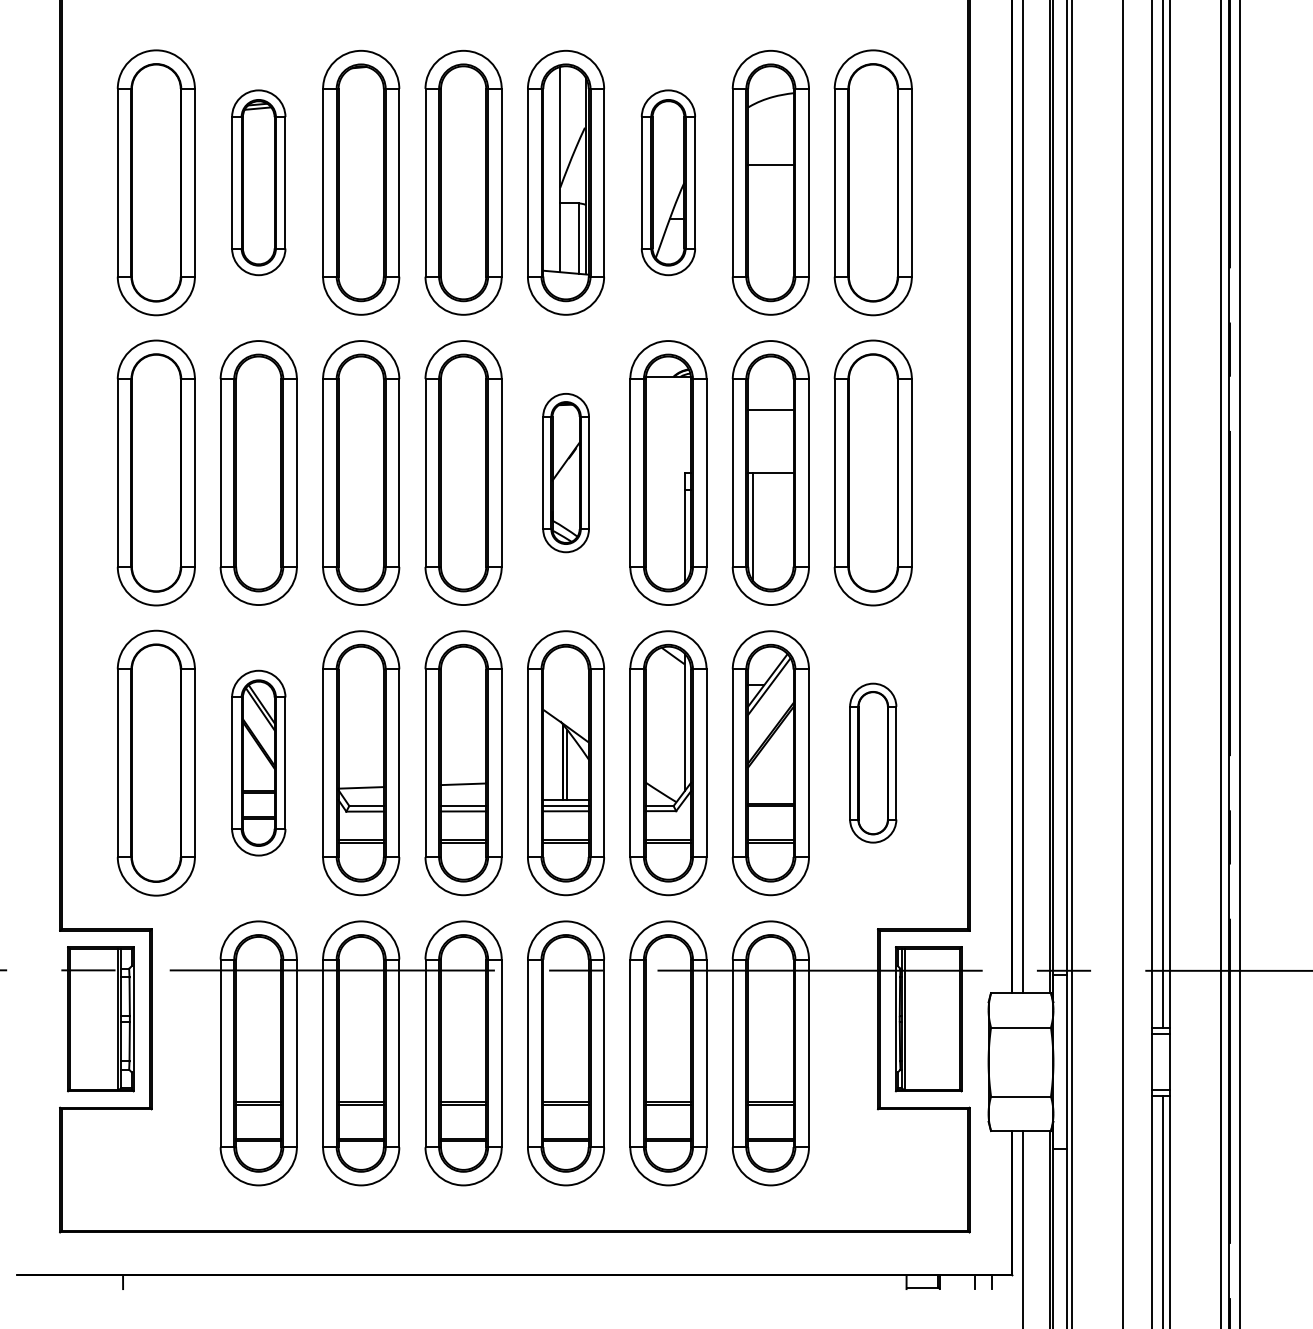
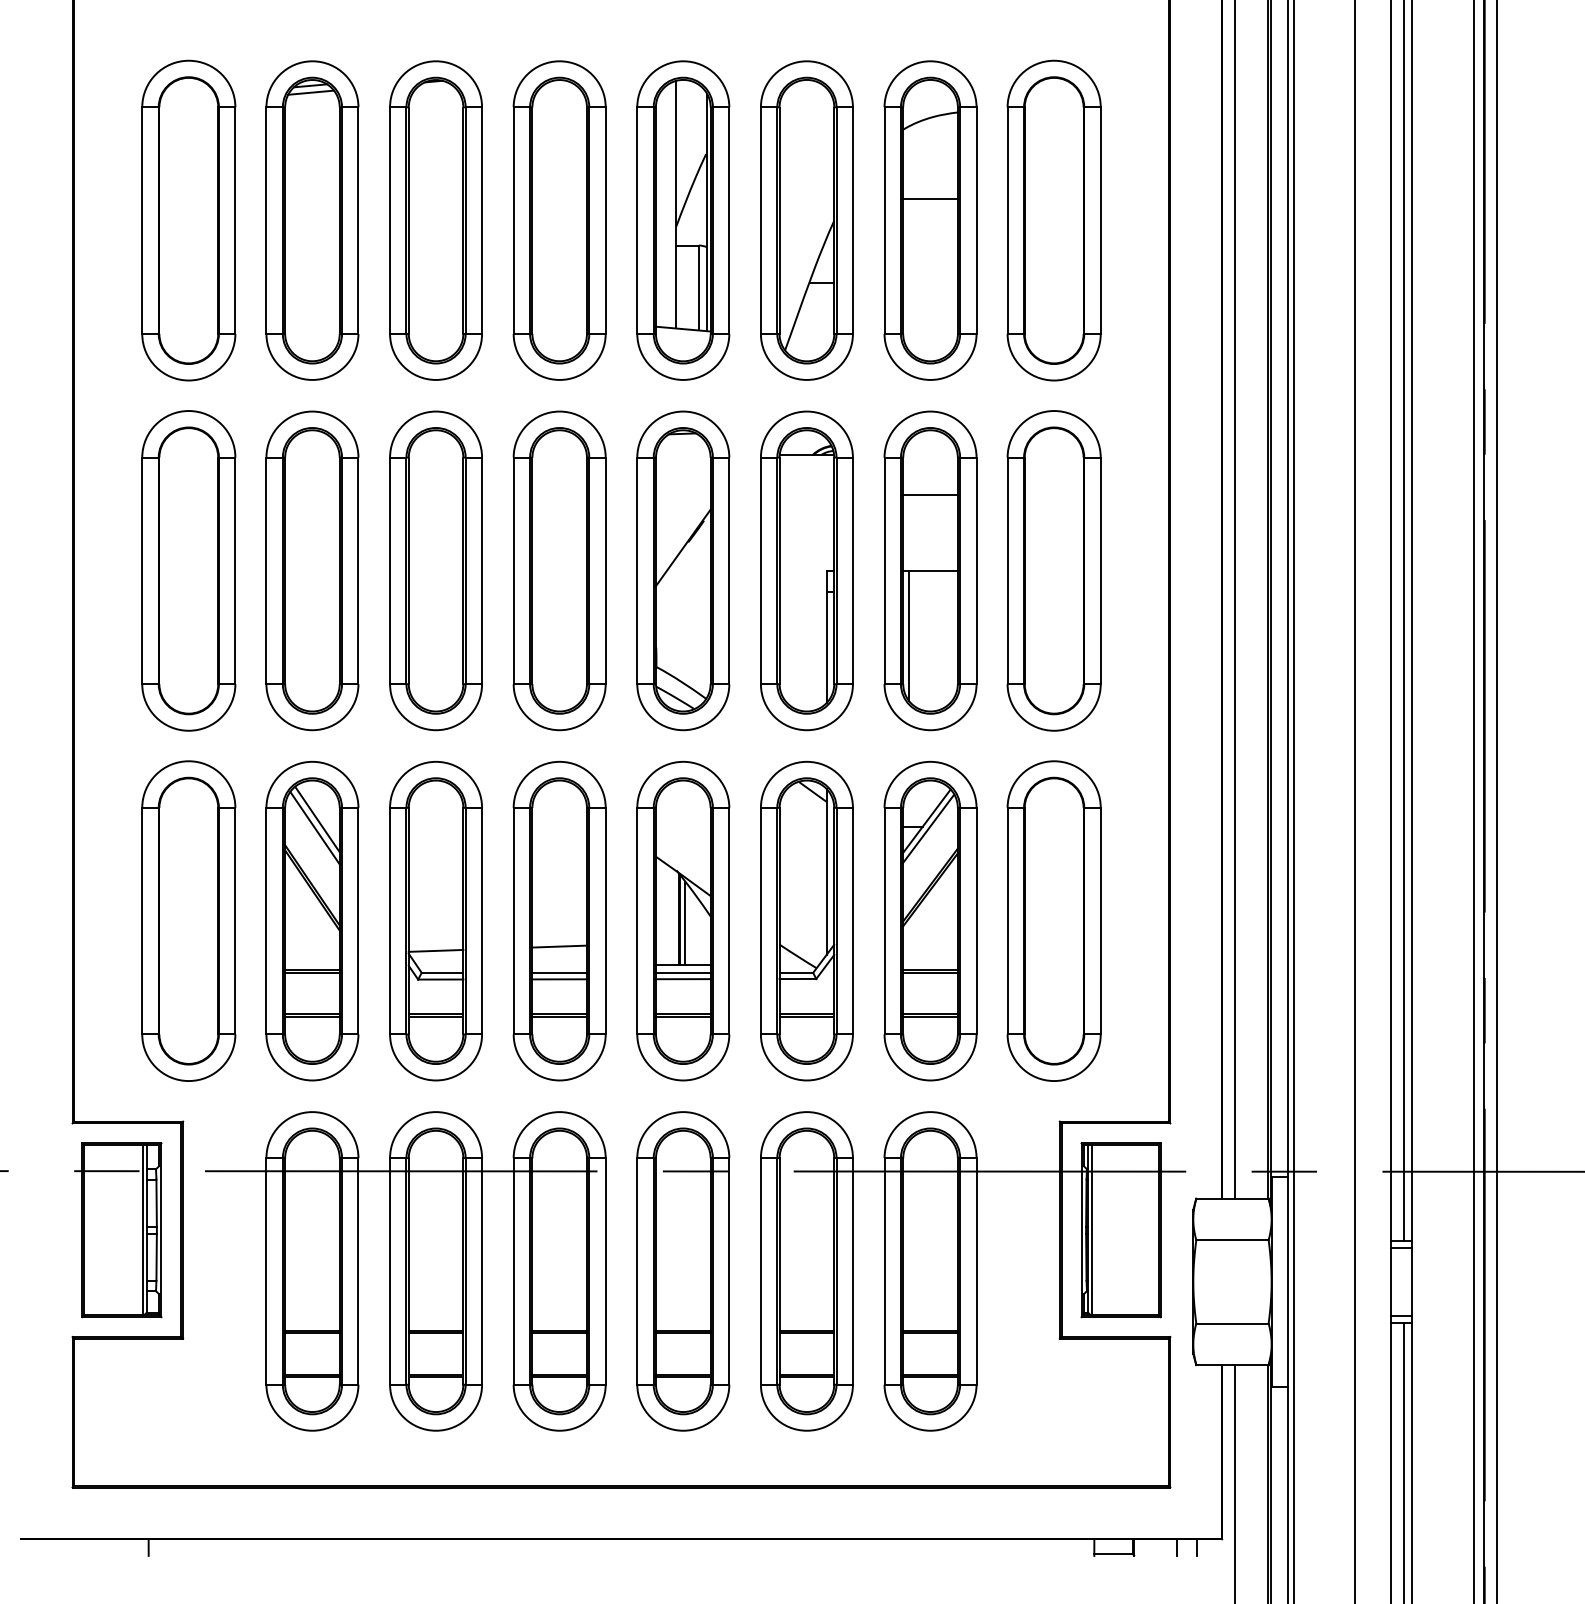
part: (258, 182) -> (312, 220), size x1.43
part: (668, 182) -> (806, 220), size x1.43
part: (566, 472) -> (683, 570), size x1.67
part: (258, 762) -> (312, 920), size x1.43
part: (872, 762) -> (1053, 920), size x1.67

